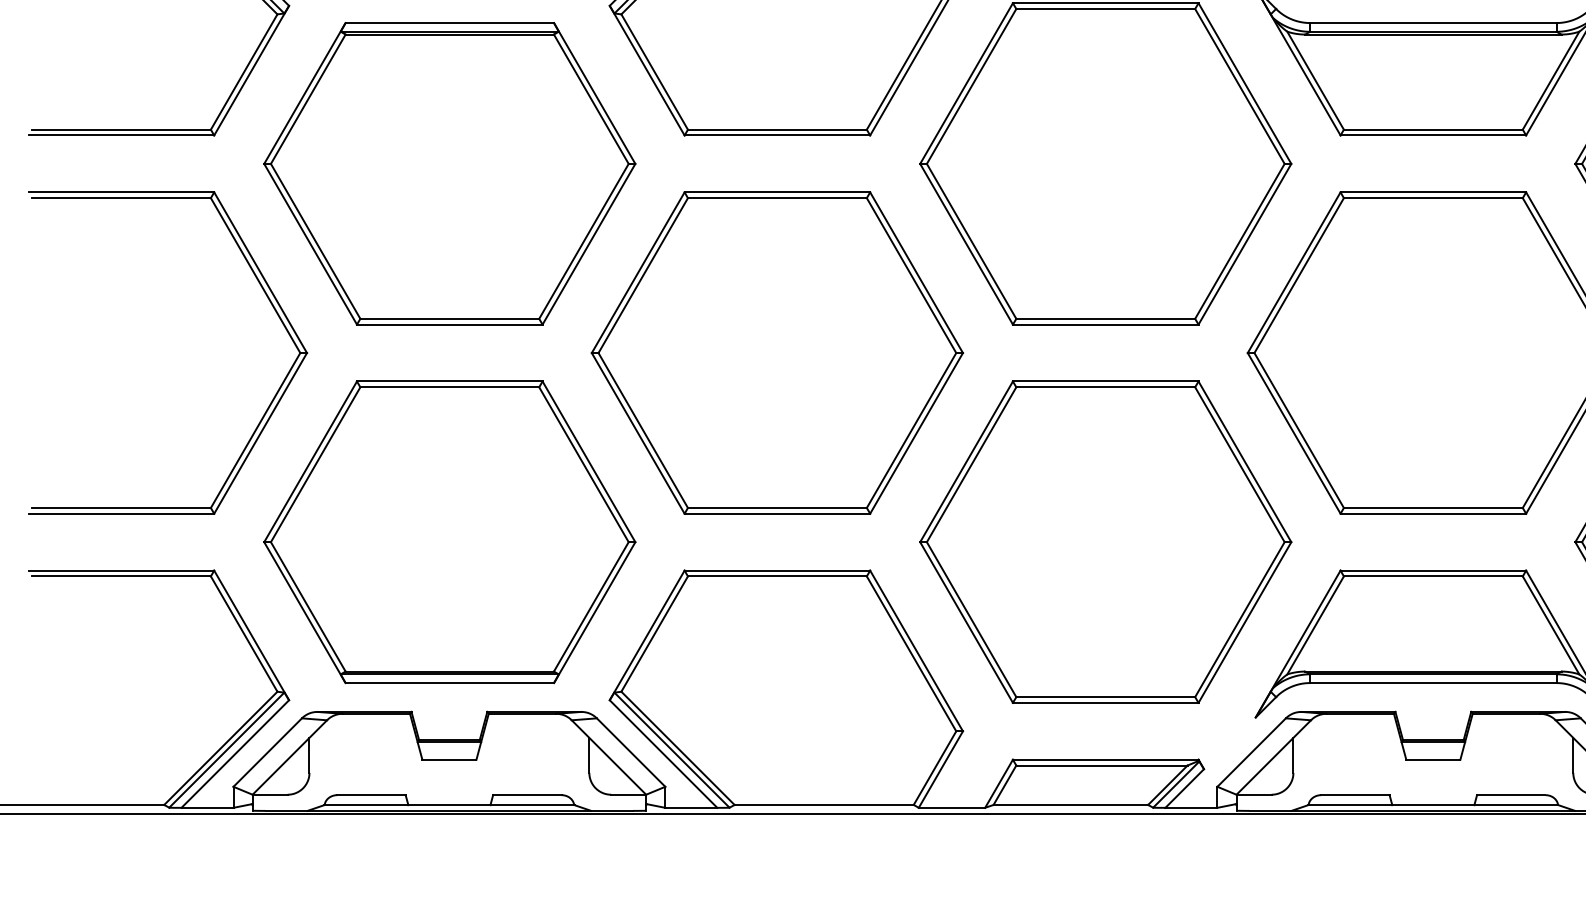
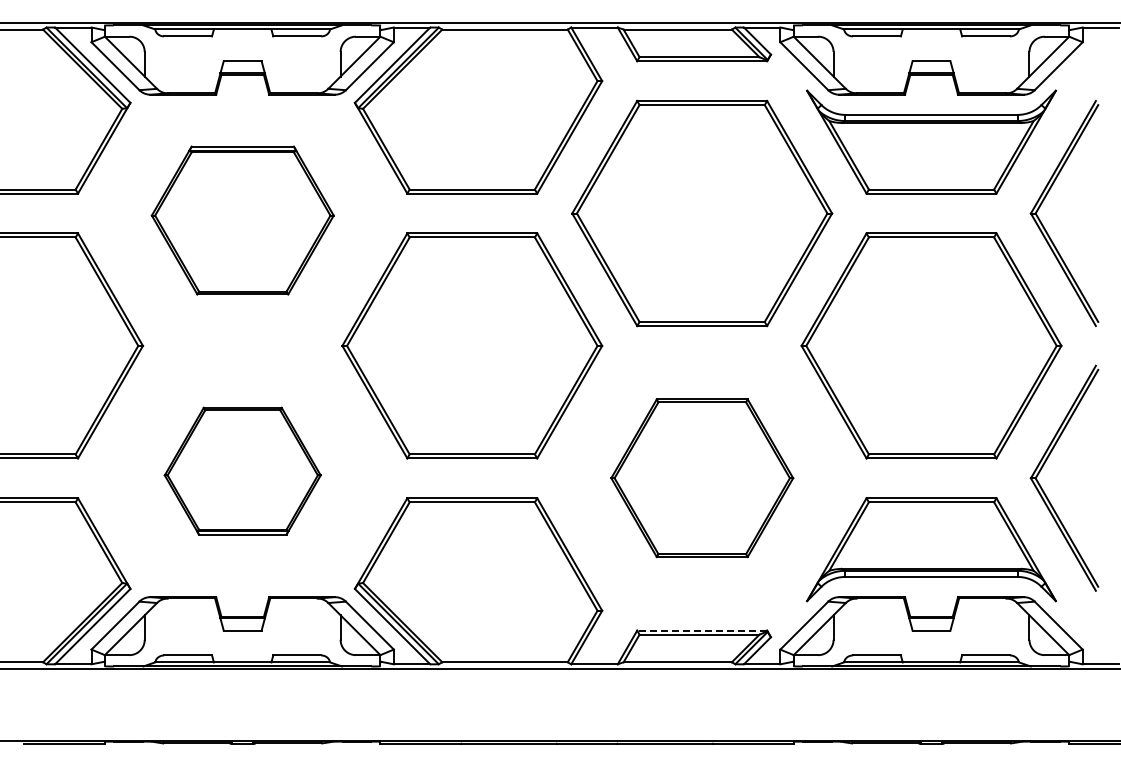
part: (449, 173) -> (242, 220), size x0.7
part: (449, 530) -> (242, 470), size x0.6
part: (1106, 540) -> (702, 477), size x0.7
line: (1106, 759) -> (702, 630), solid -> dashed

